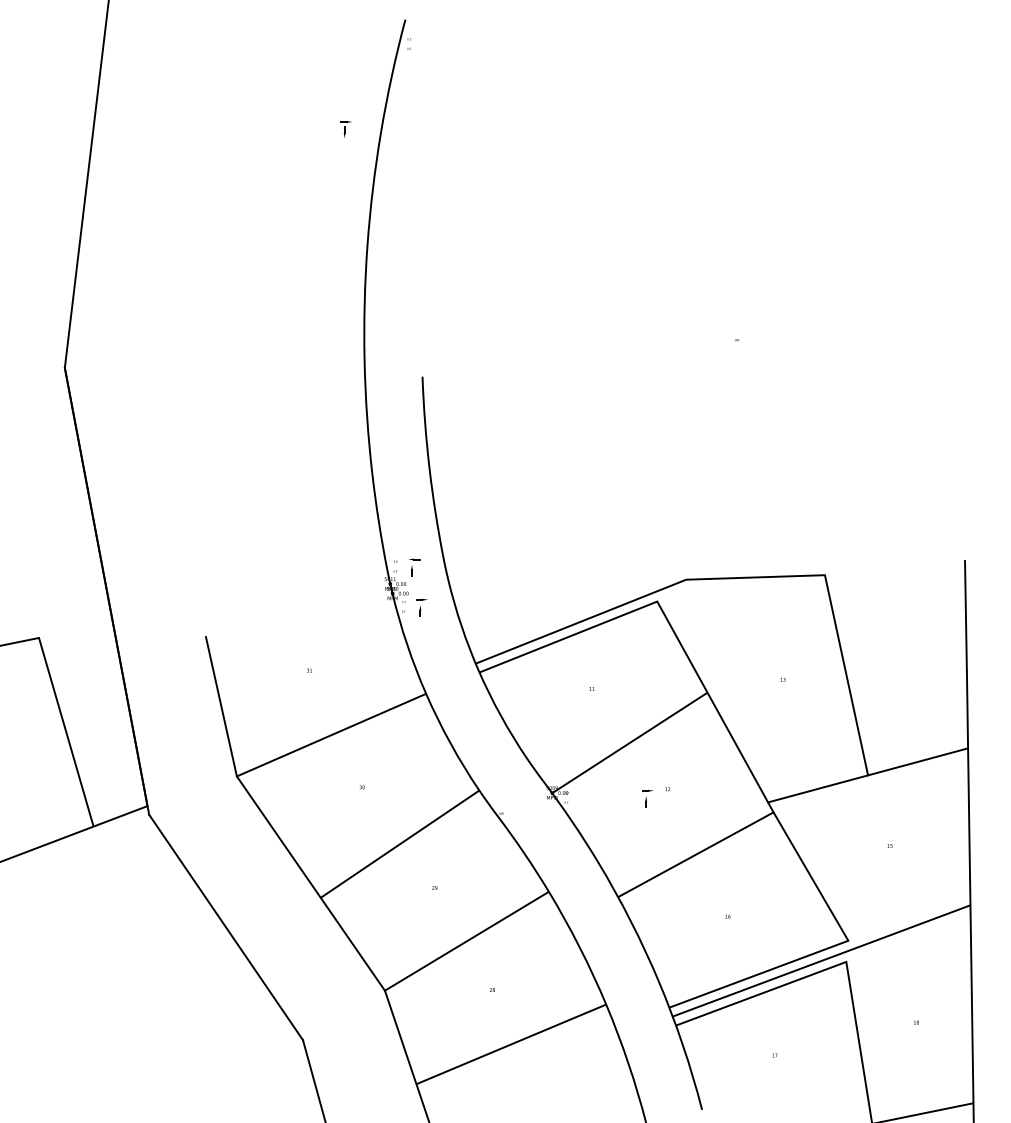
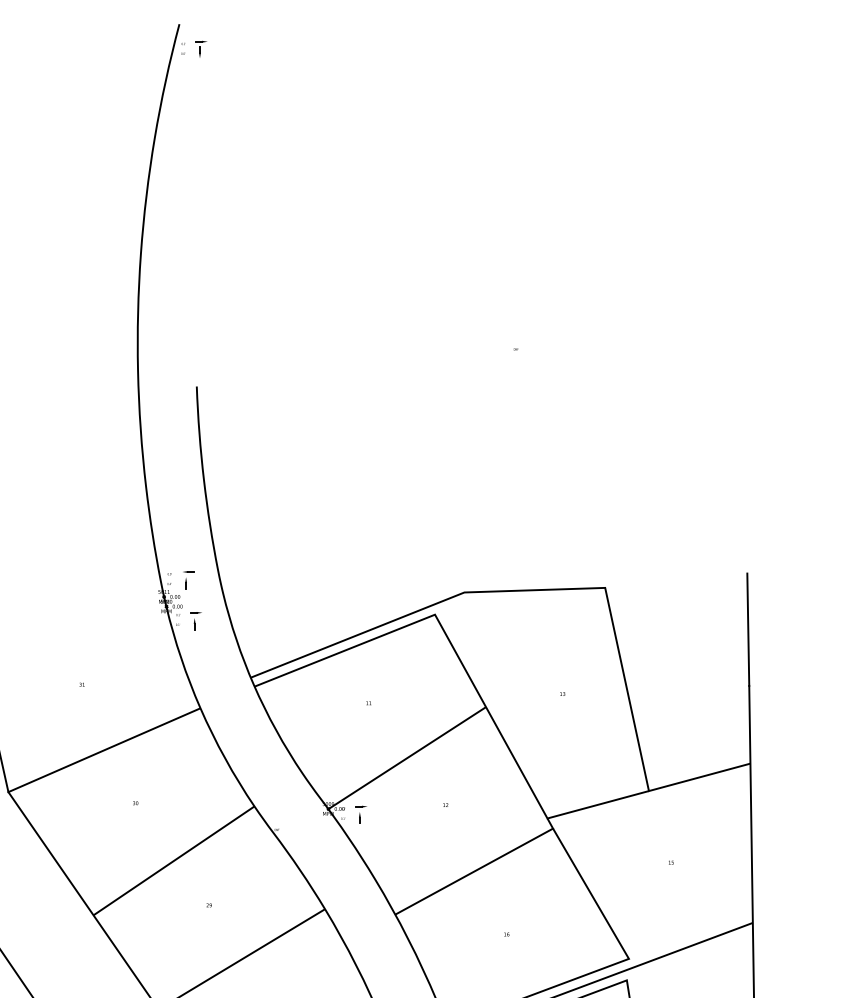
part: (345, 129) -> (200, 49), moved
part: (647, 798) -> (361, 814), moved

